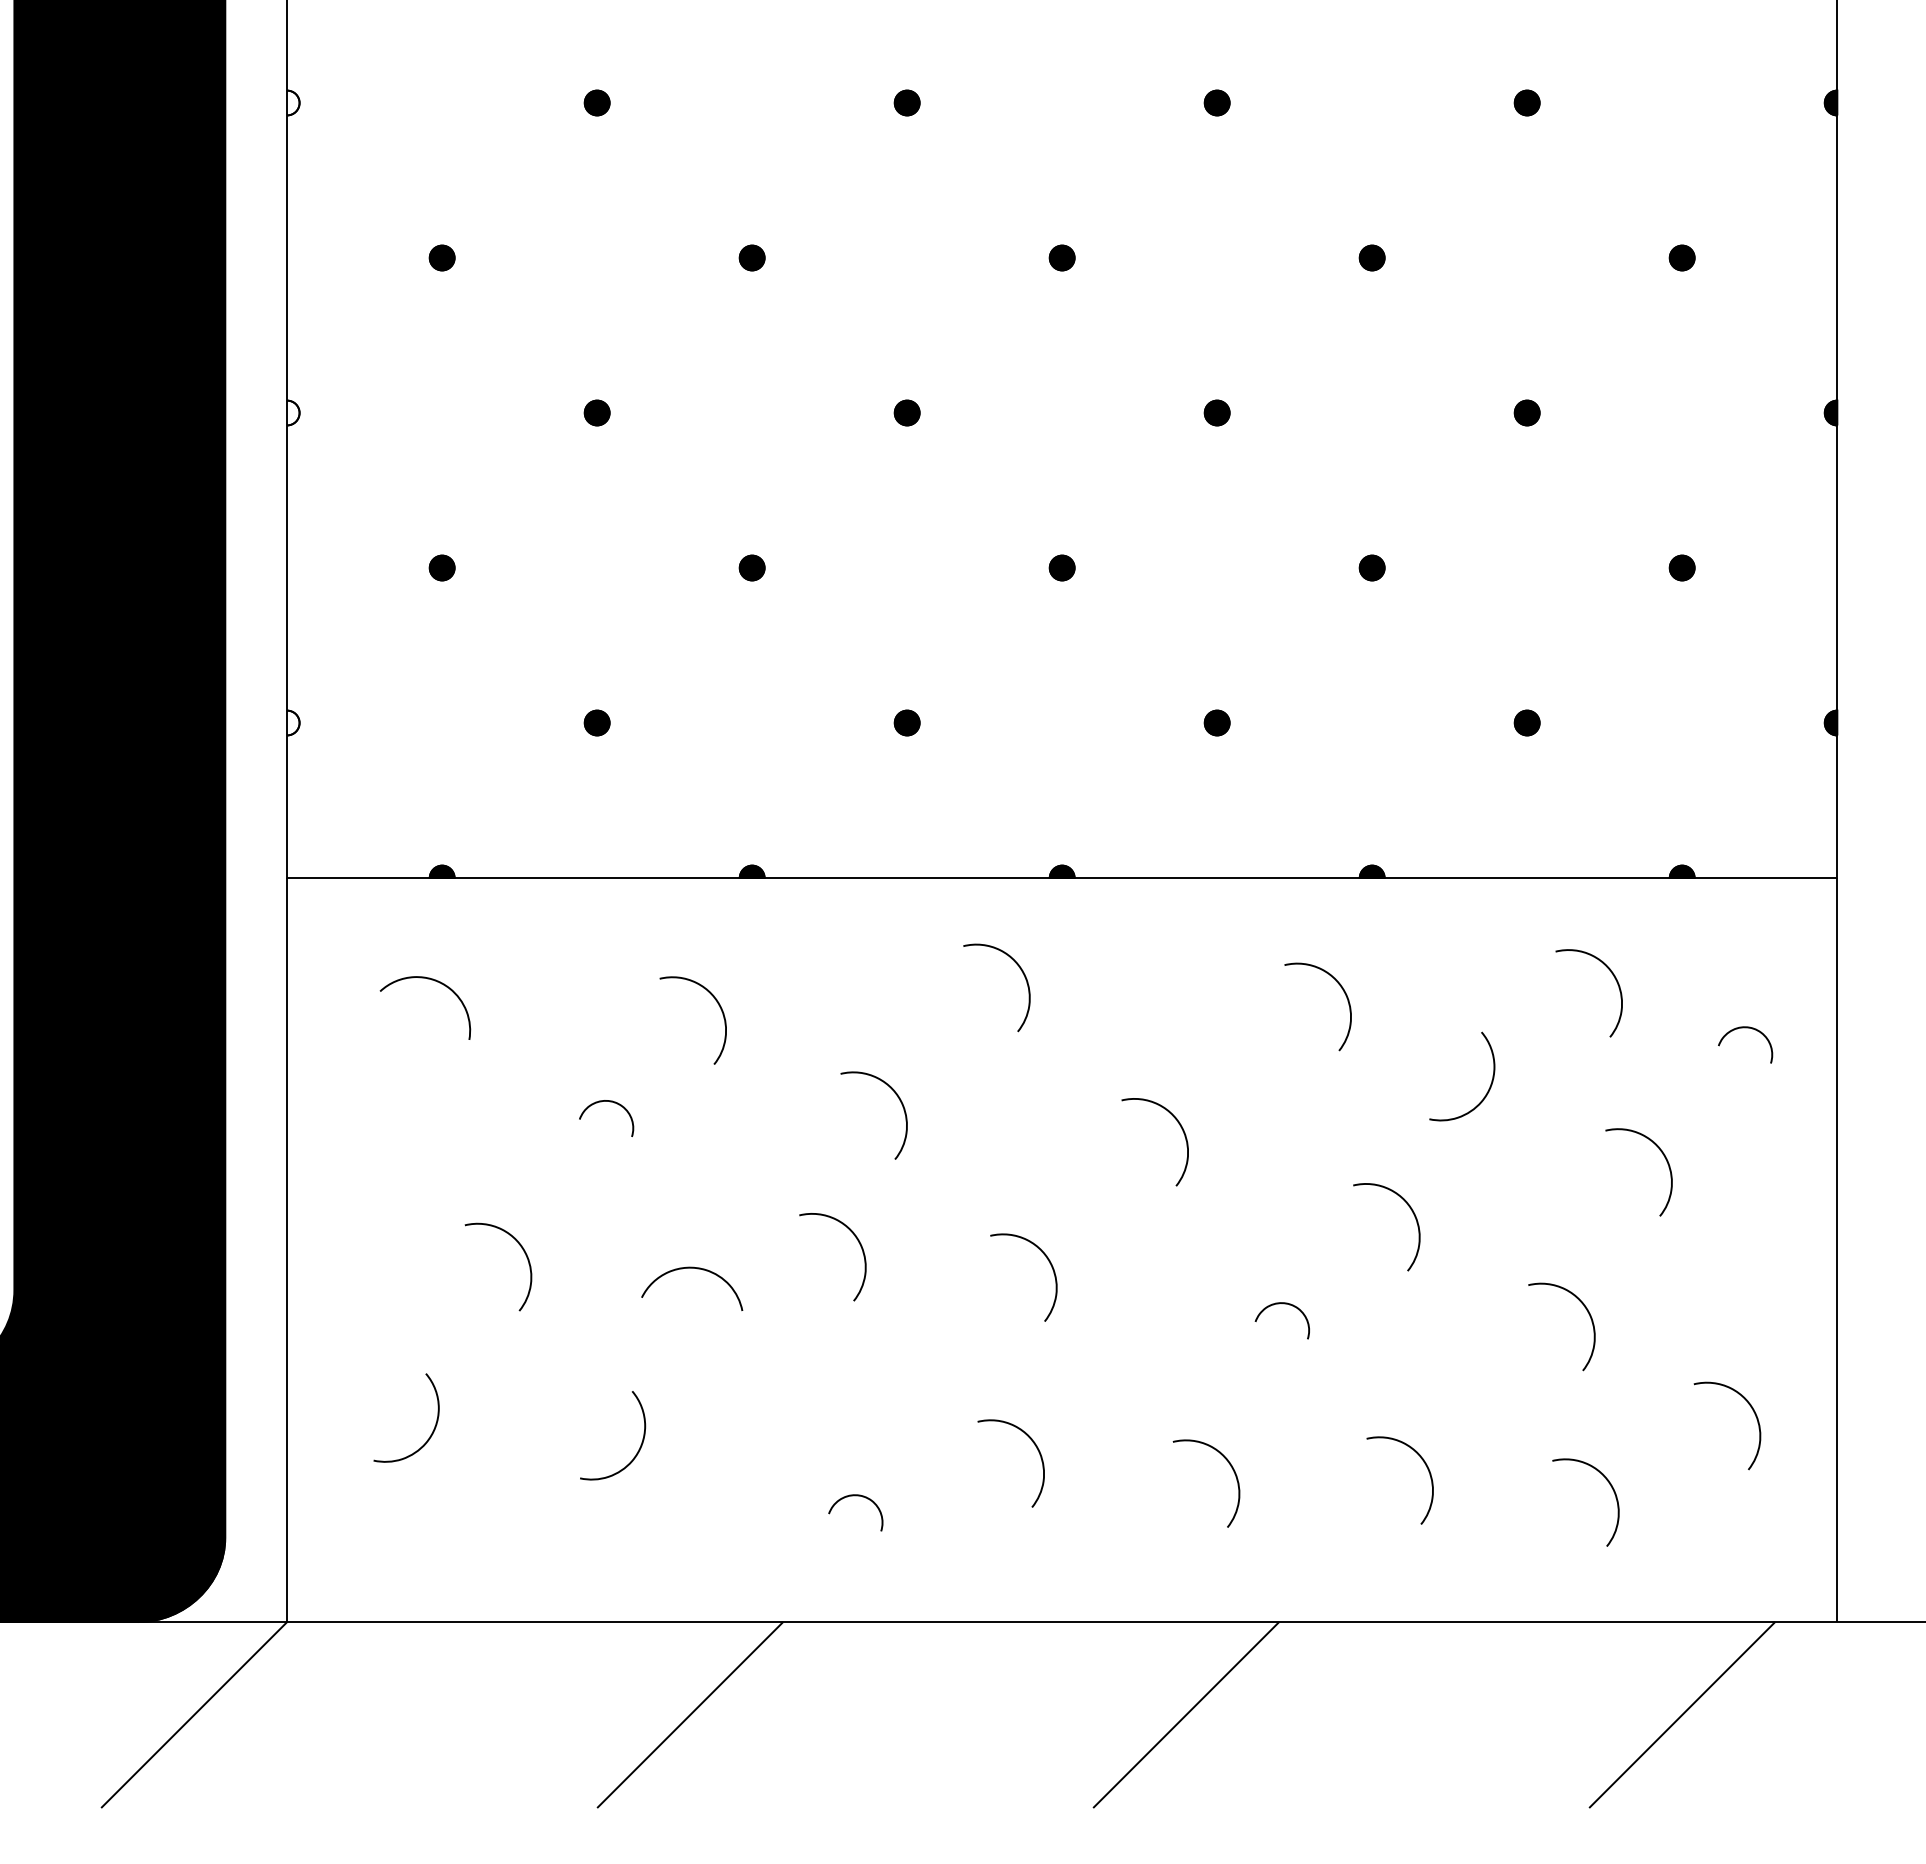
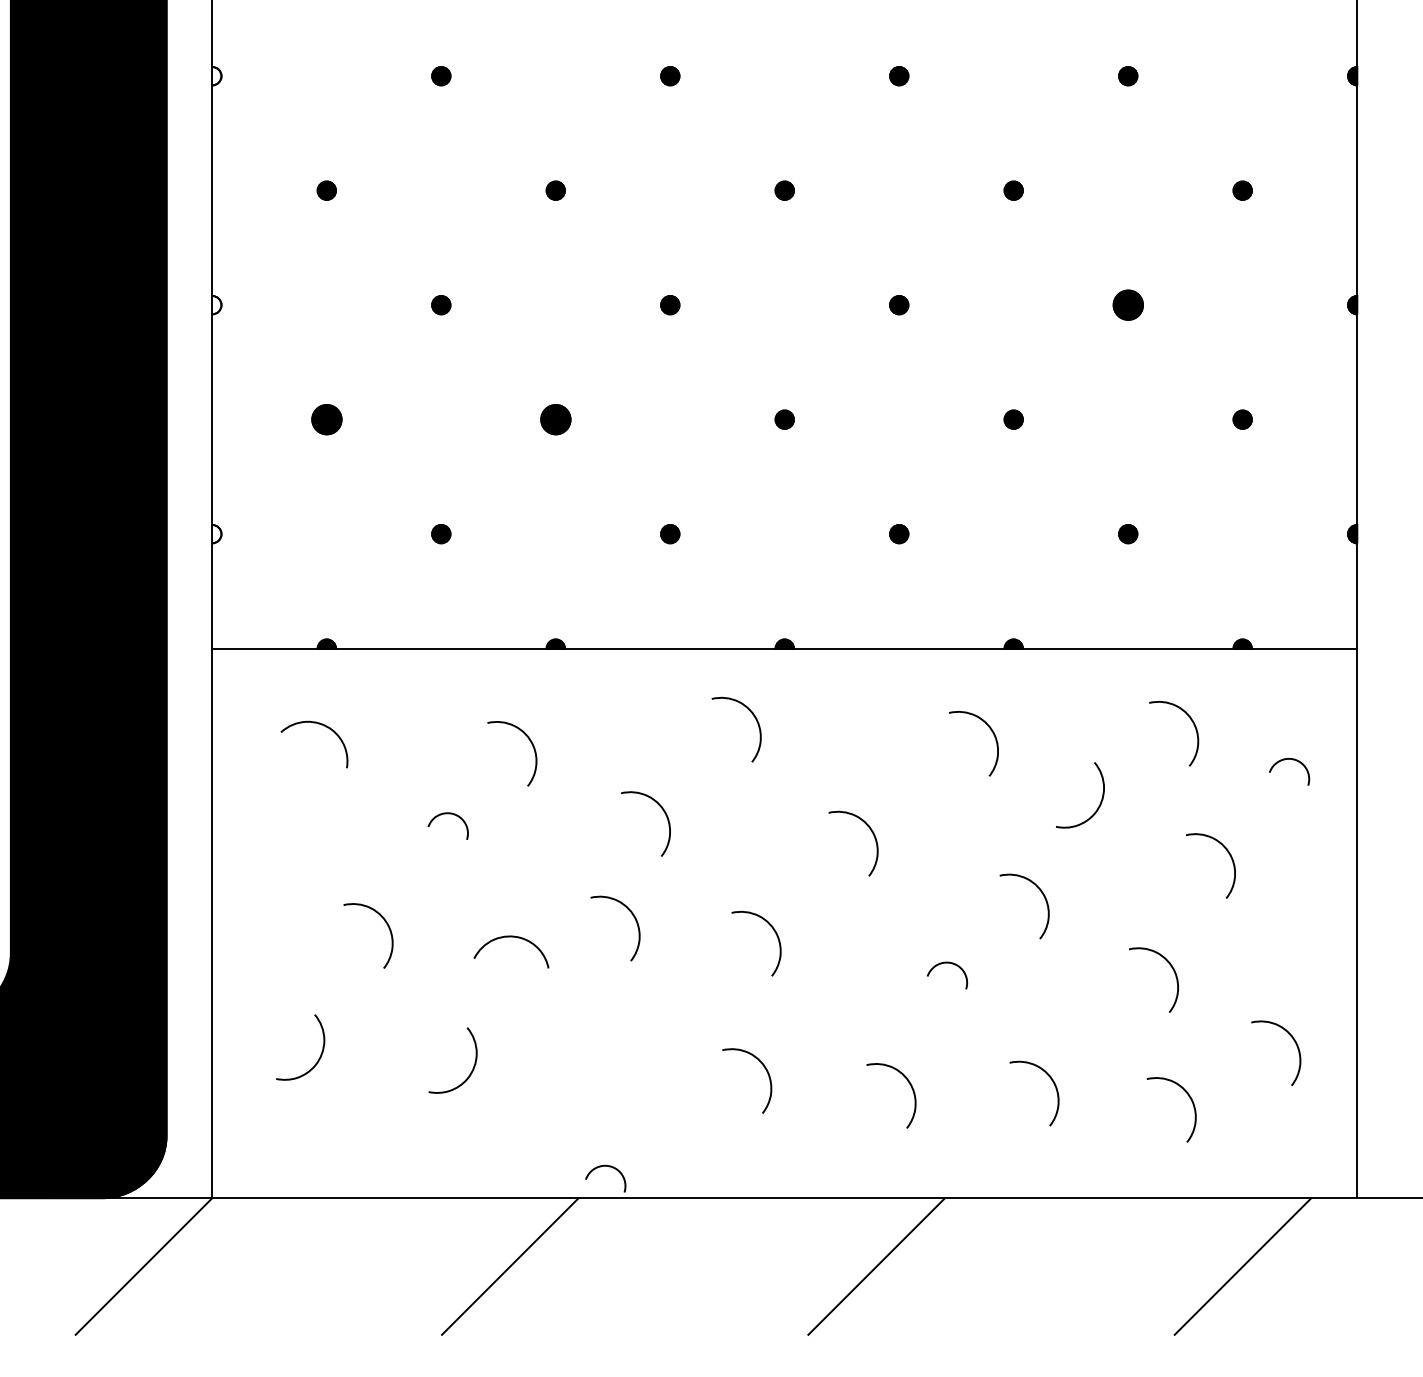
part: (1526, 412) -> (1127, 304), size x1.6
part: (441, 567) -> (326, 419), size x1.6
part: (751, 567) -> (555, 419), size x1.6
curve: (855, 1496) -> (605, 1166), moved

